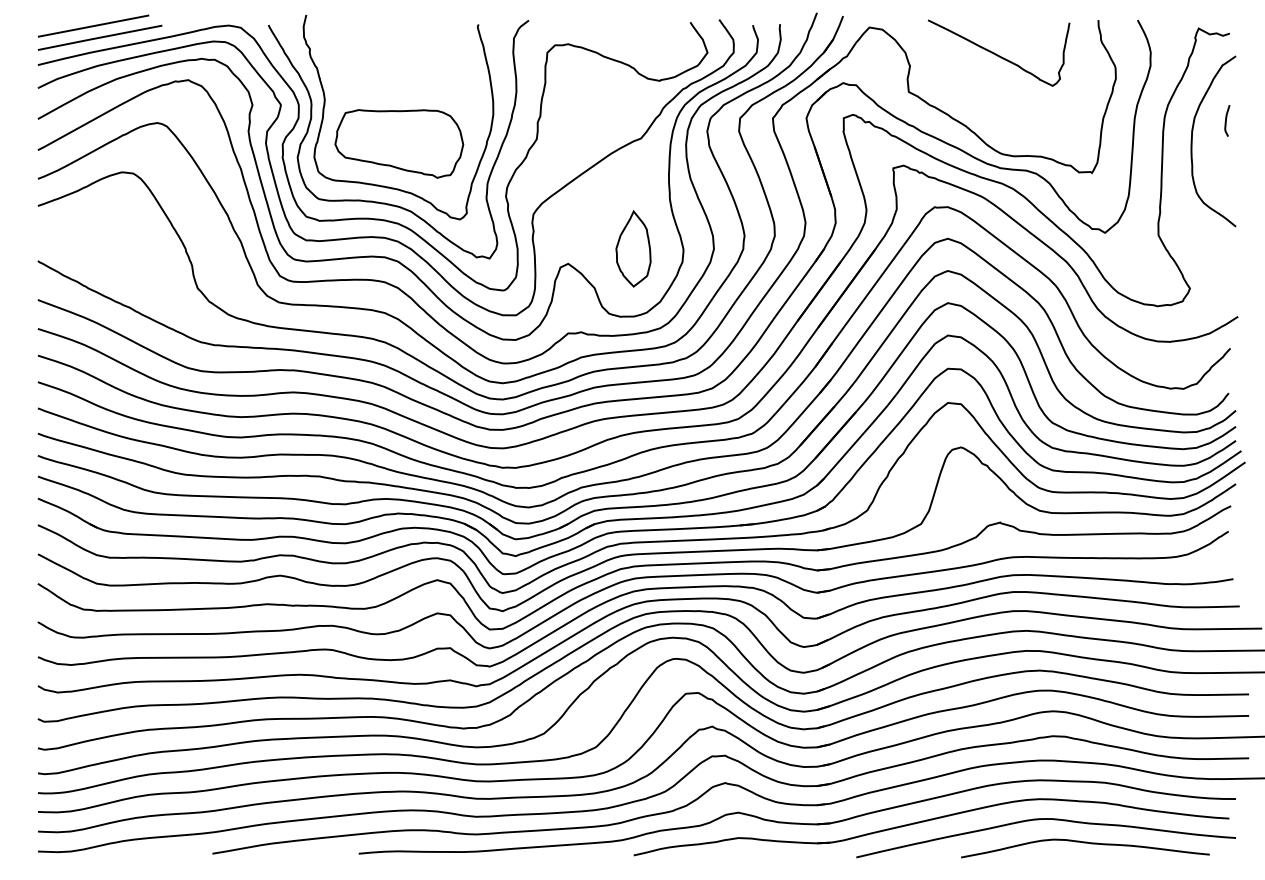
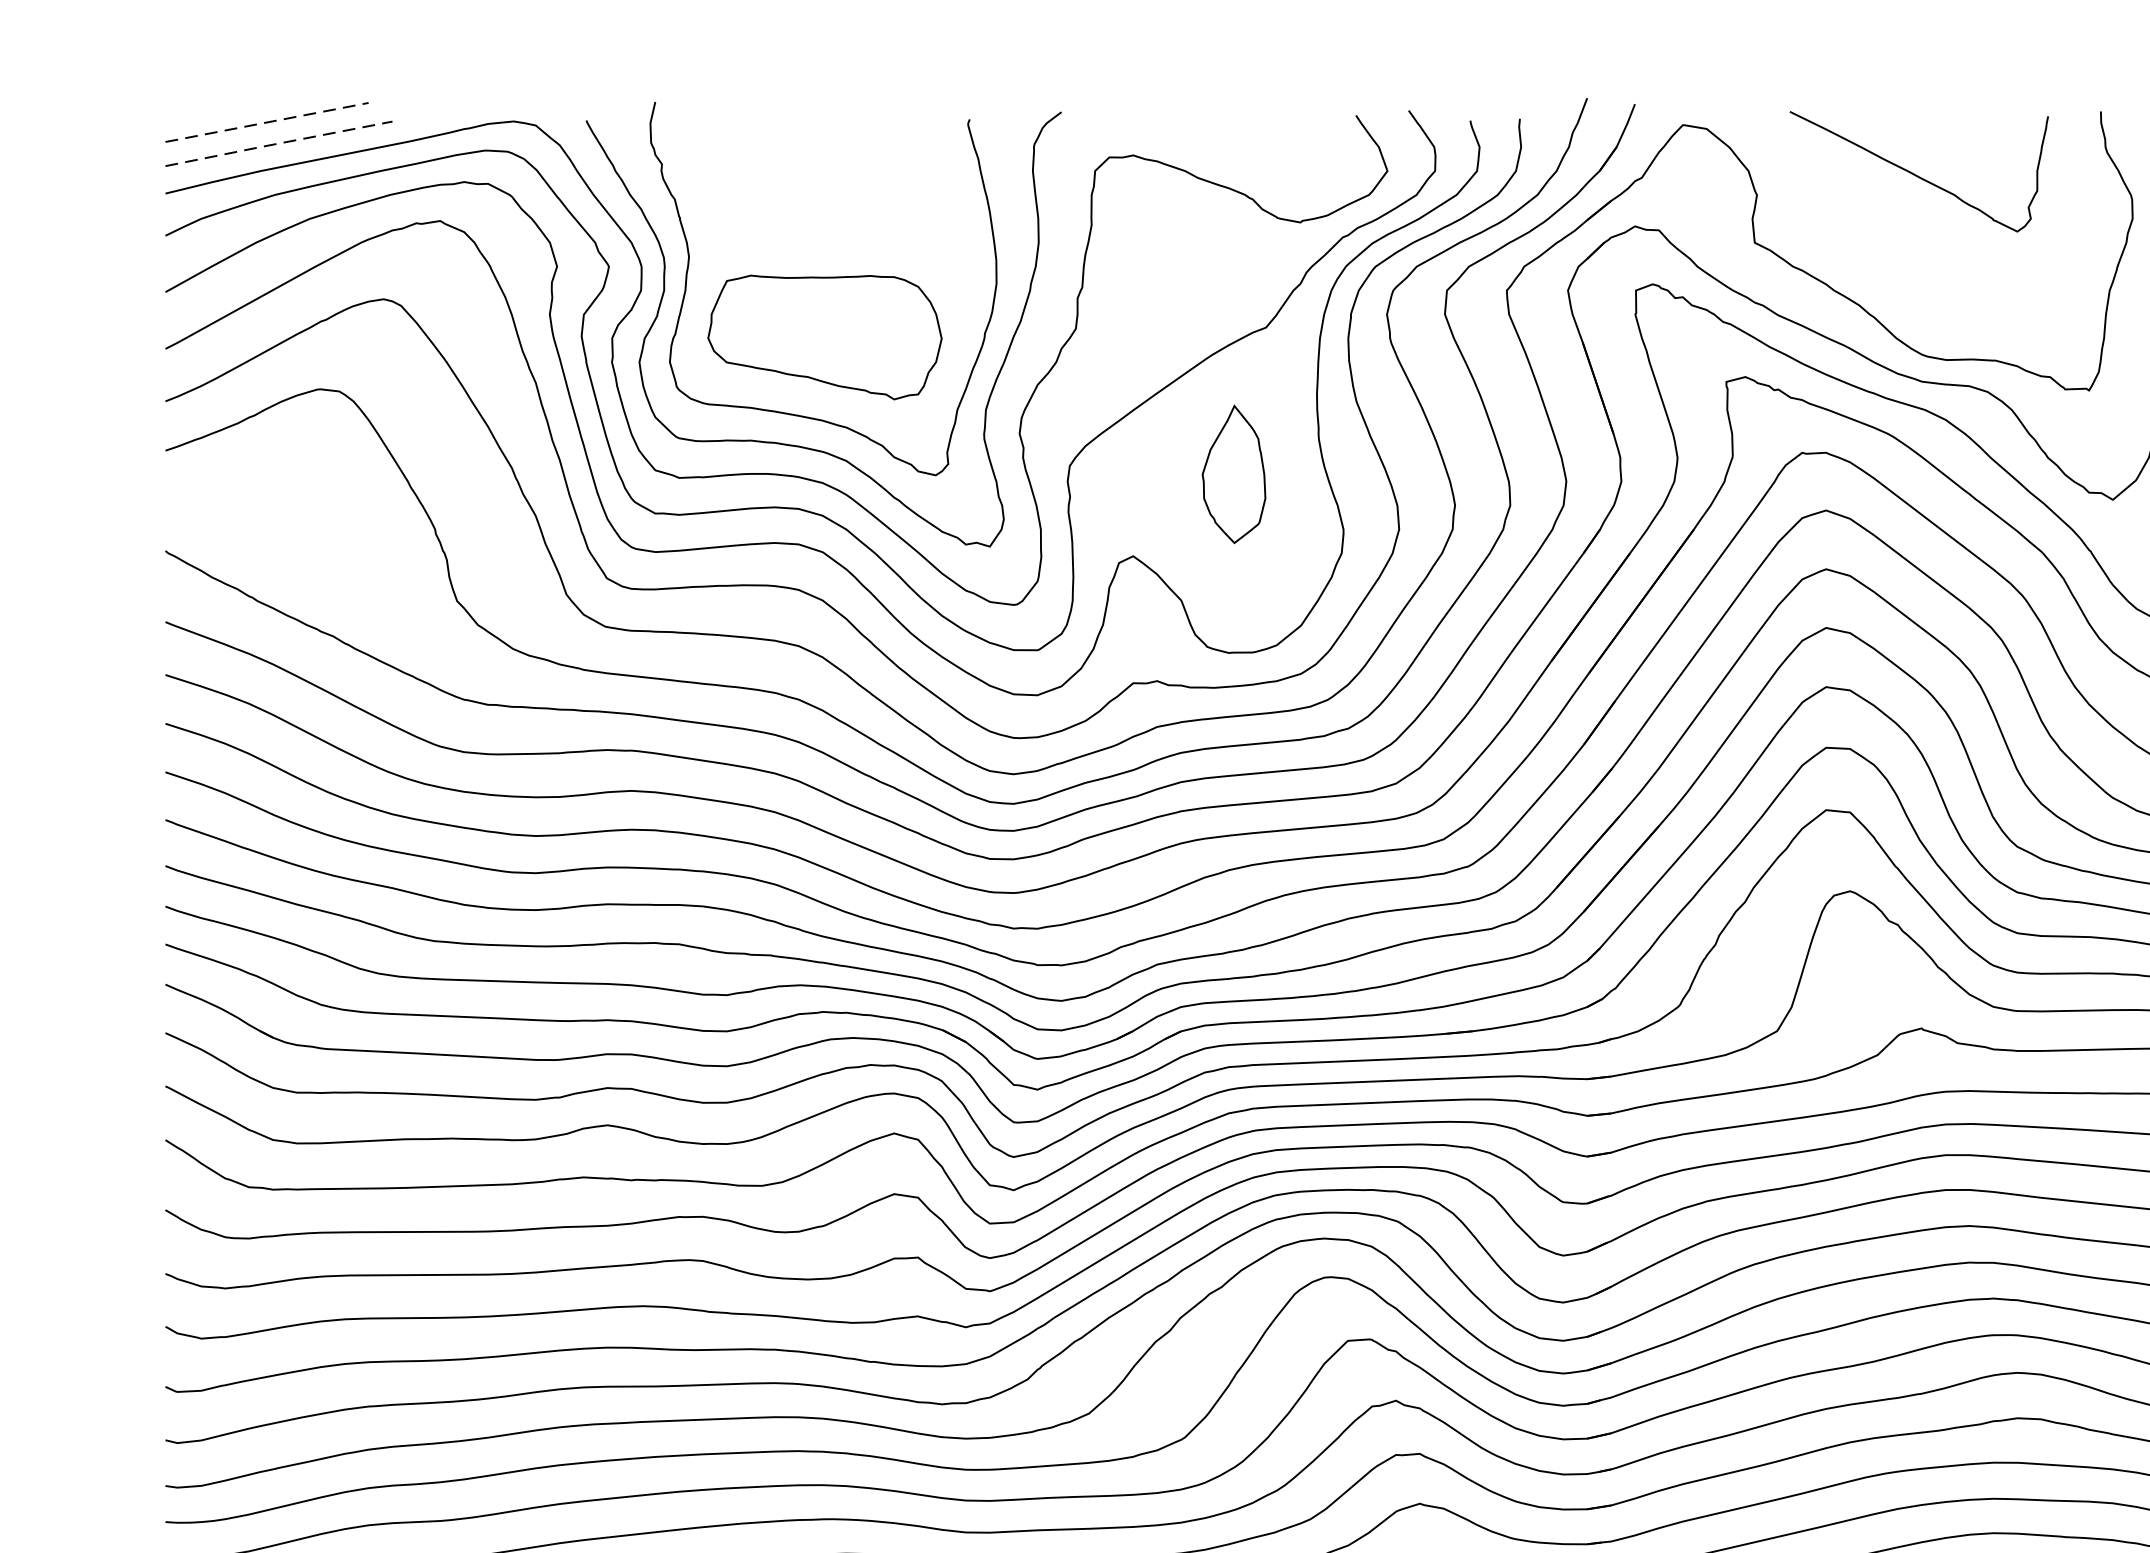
line: (93, 26) -> (266, 123), solid -> dashed
line: (99, 37) -> (277, 143), solid -> dashed
part: (633, 248) -> (1234, 473), moved

